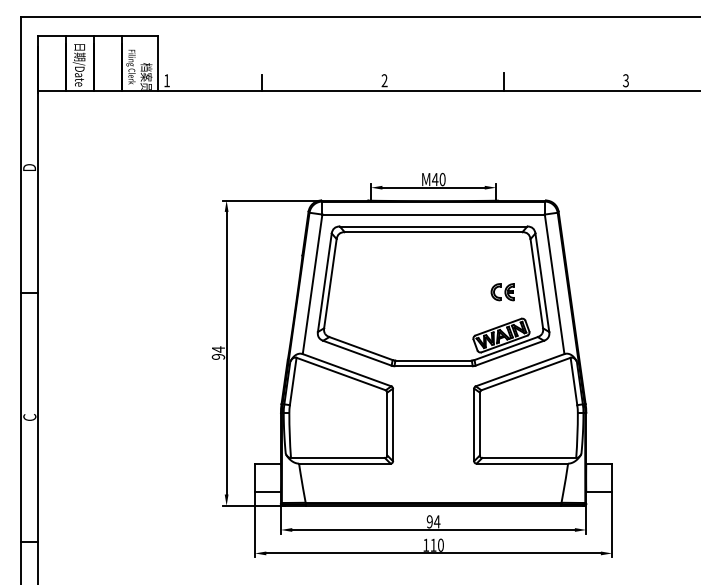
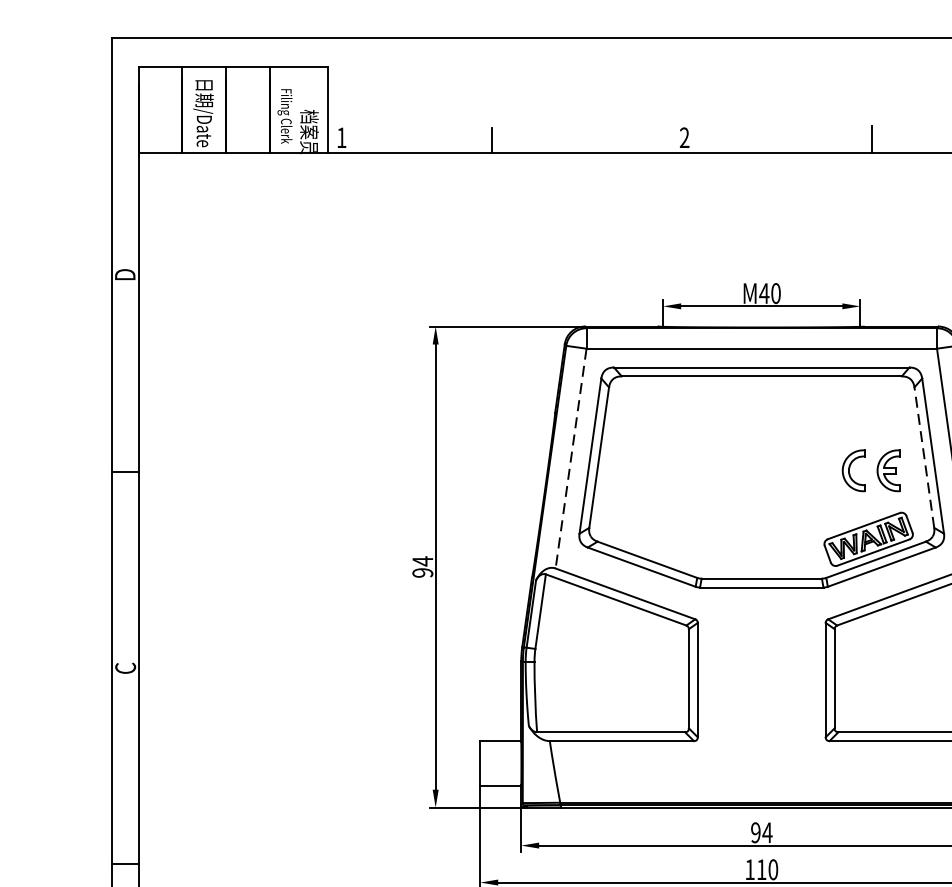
line: (536, 283) -> (923, 457), solid -> dashed
line: (312, 284) -> (570, 458), solid -> dashed
part: (502, 292) -> (870, 471), size x1.6

